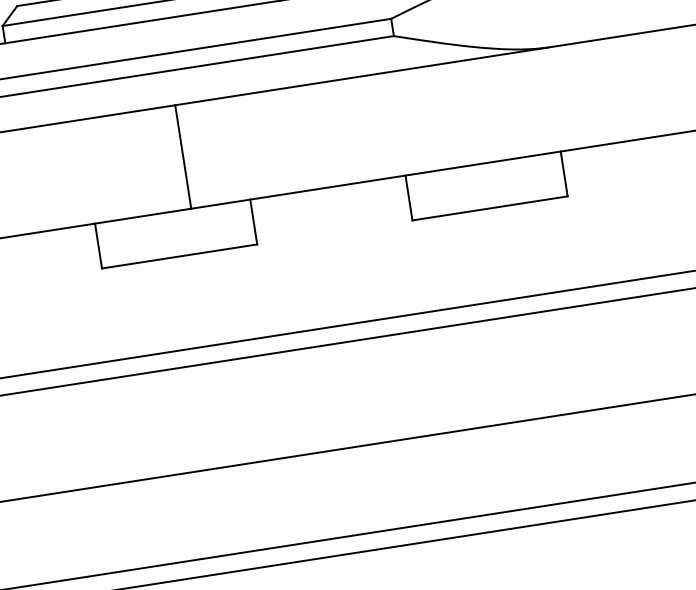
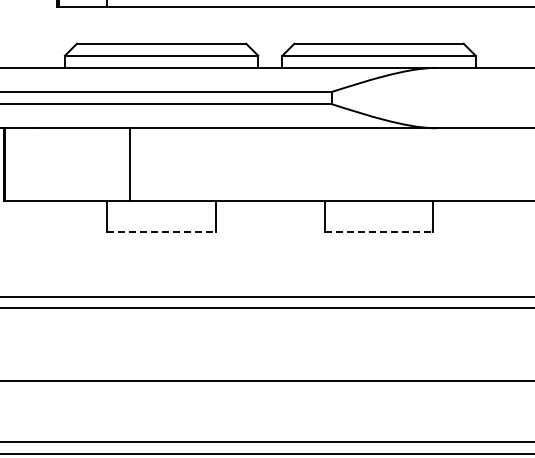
line: (183, 157) -> (129, 164), moved
line: (490, 208) -> (379, 232), solid -> dashed
line: (180, 256) -> (162, 232), solid -> dashed

